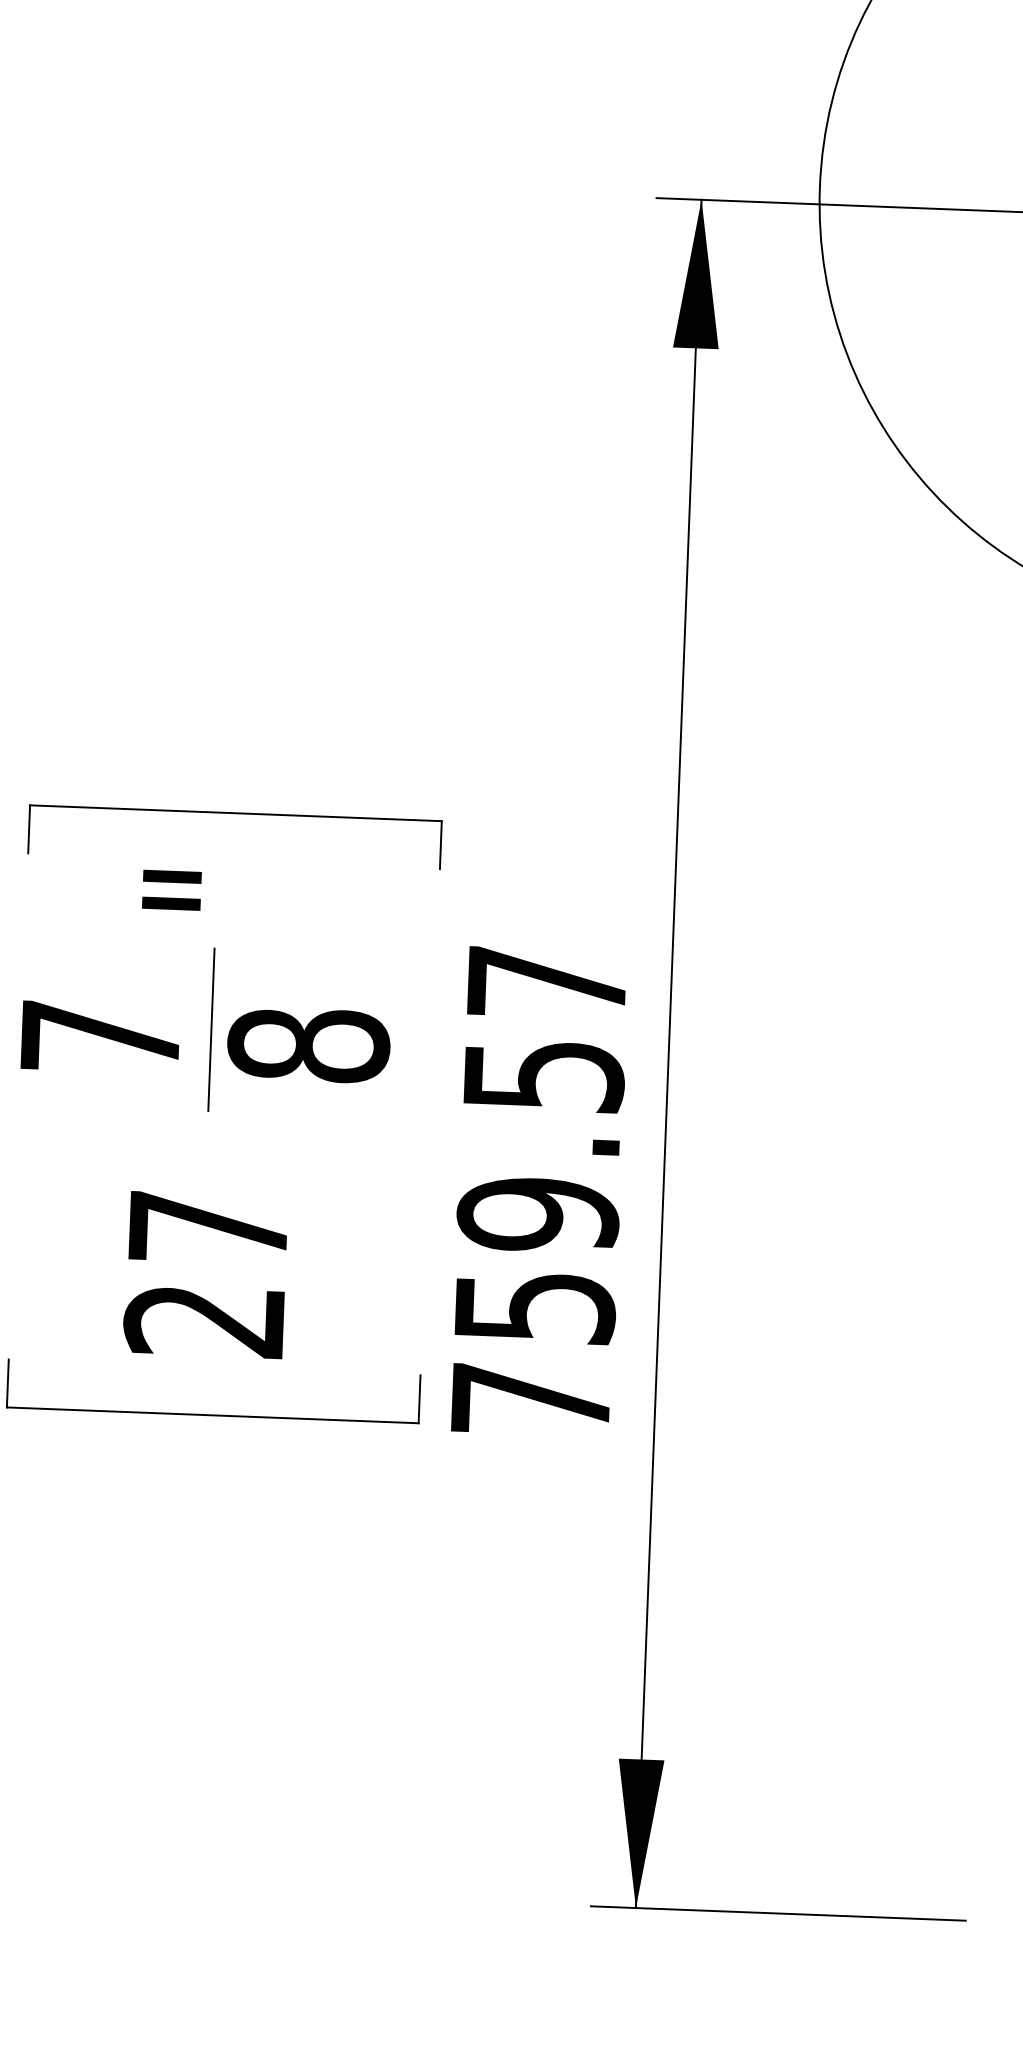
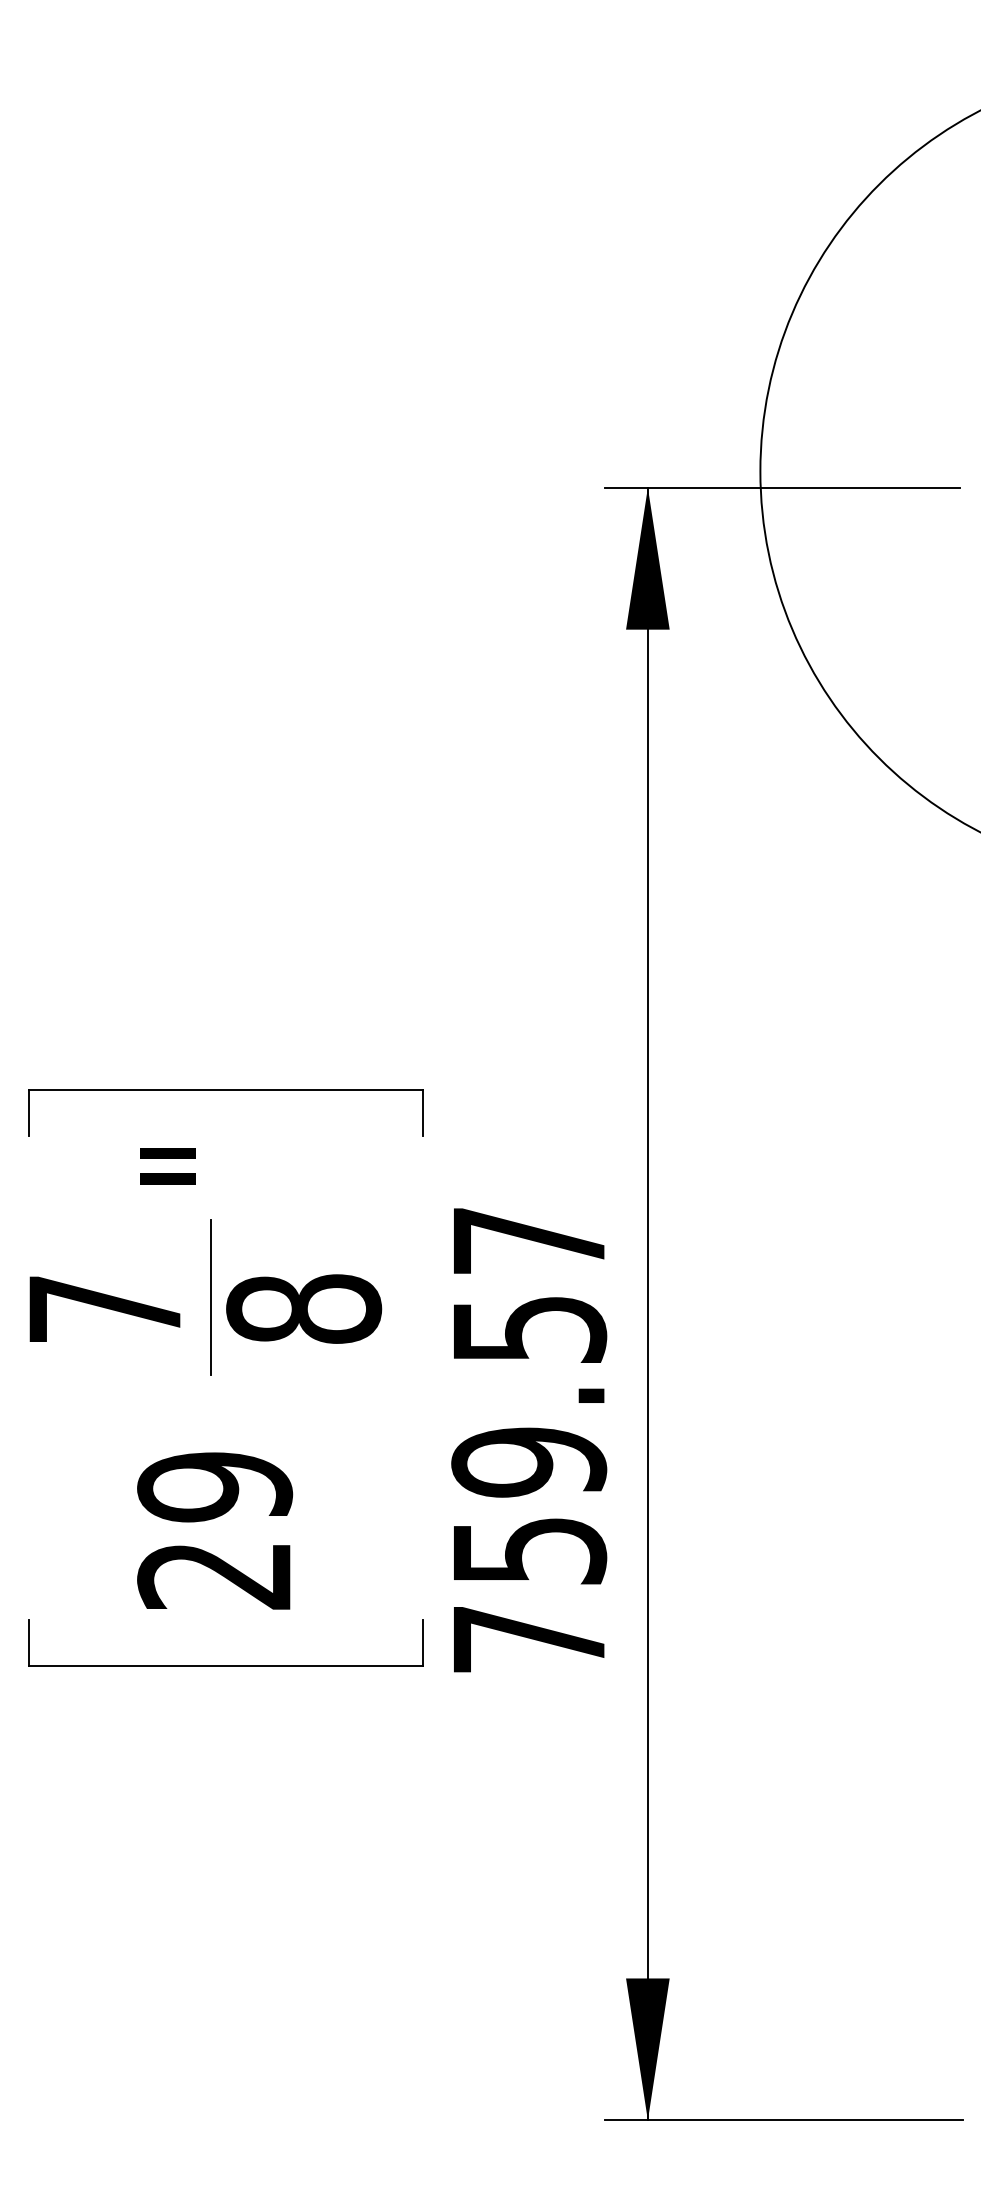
text: (208, 1228) -> (215, 1487), 27 -> 29

